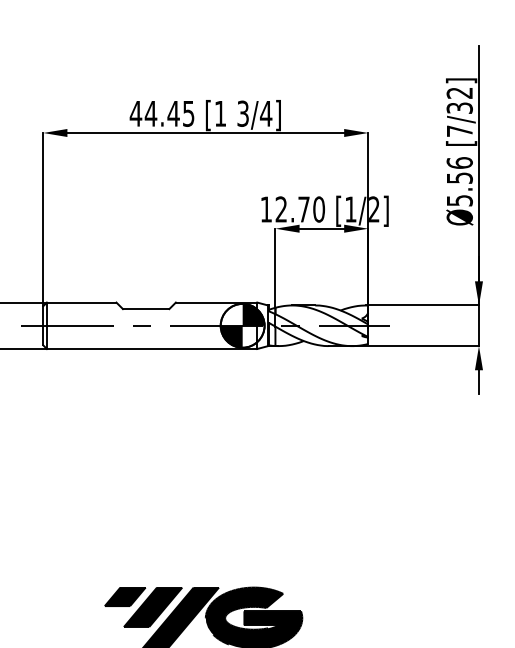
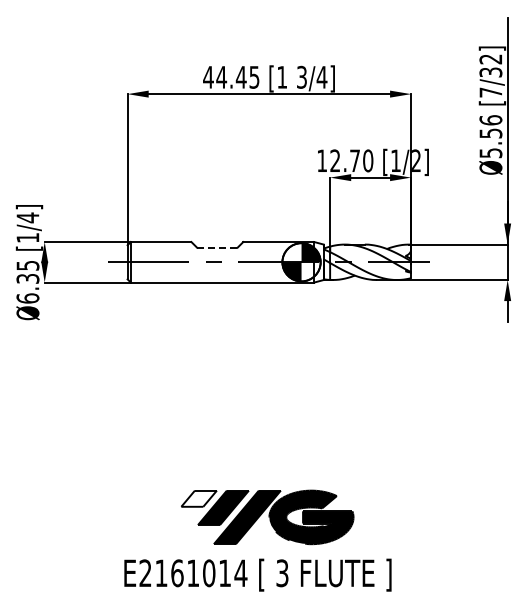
line: (146, 308) -> (217, 247), solid -> dashed
fill: (124, 596) -> (198, 498), removed

